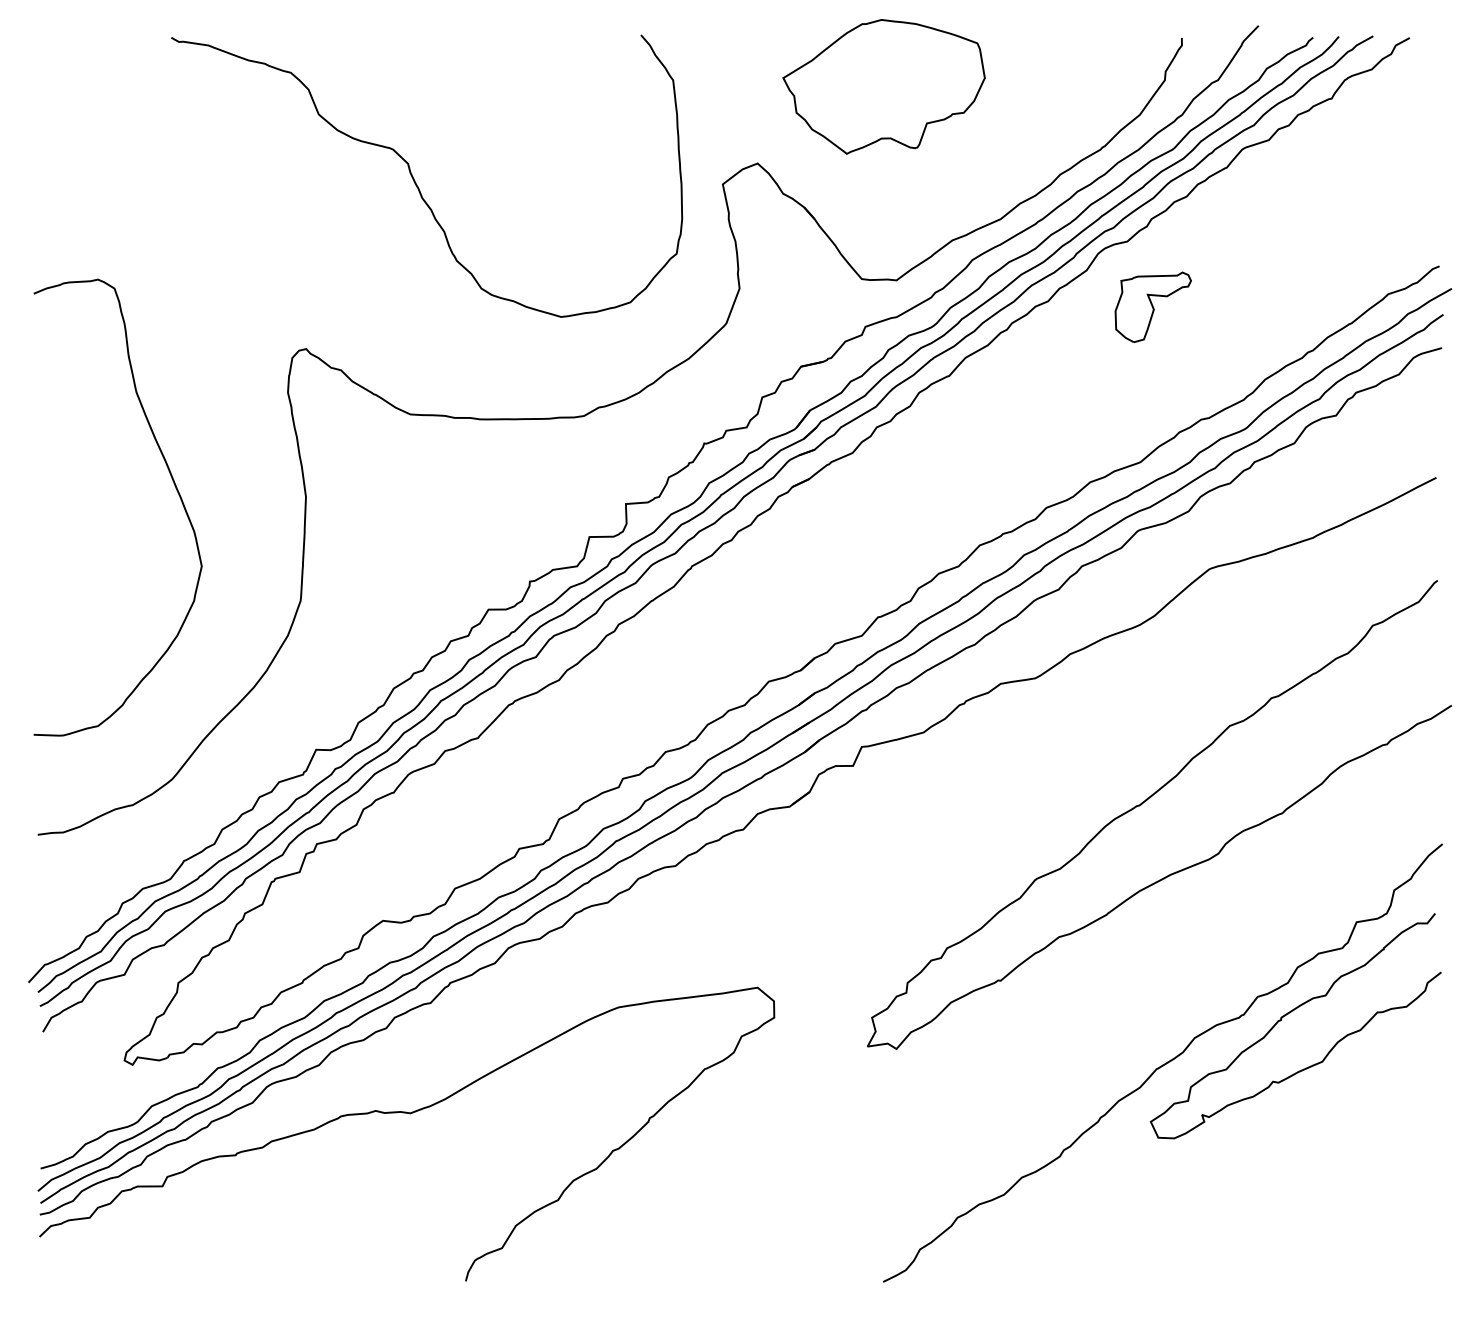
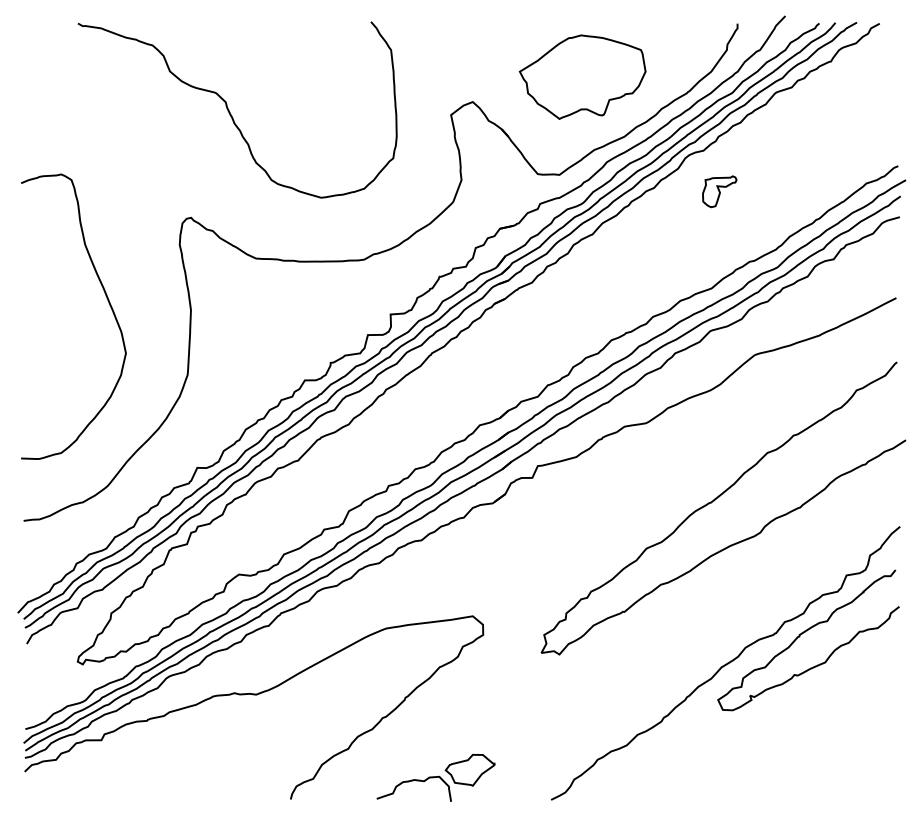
part: (883, 85) -> (582, 76), moved
curve: (415, 180) -> (230, 112), moved
part: (1152, 306) -> (719, 191), size x0.71
part: (697, 1246) -> (435, 777), added

